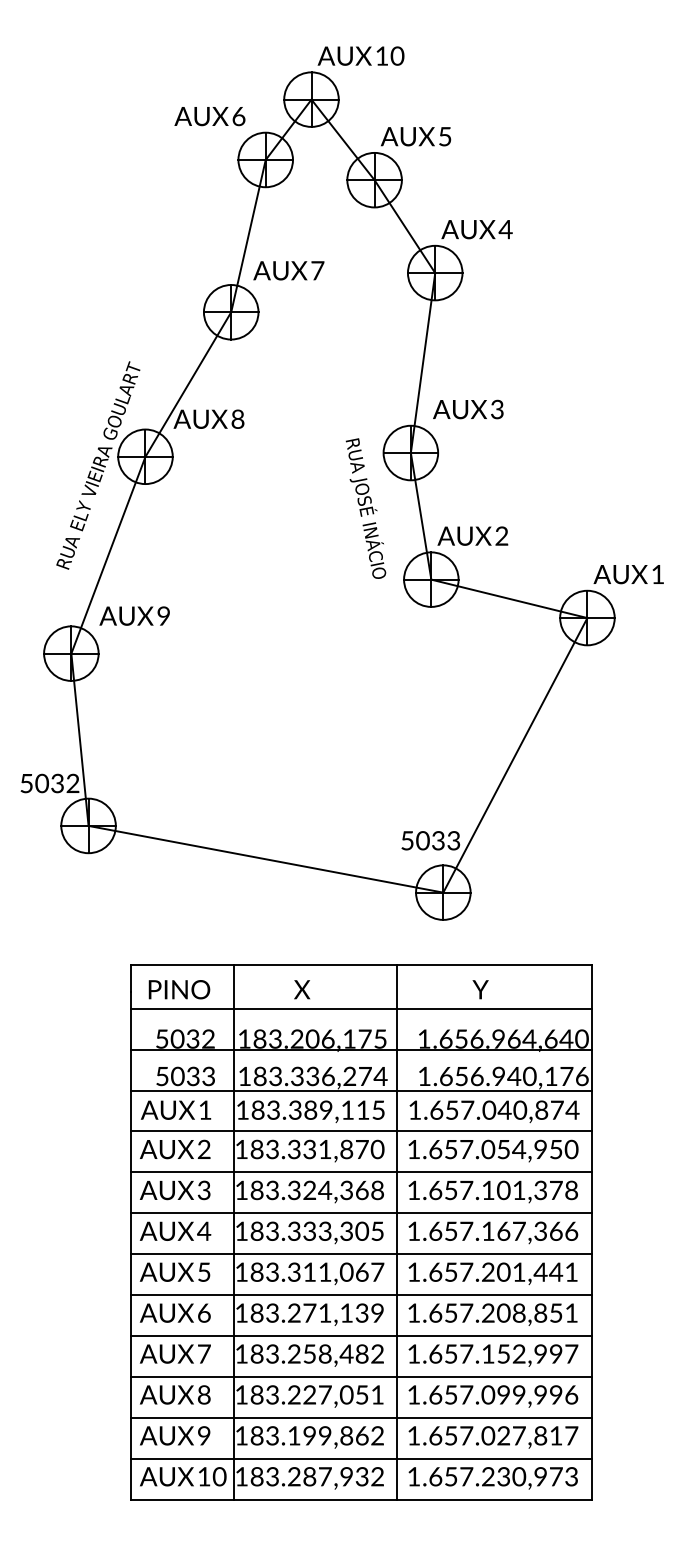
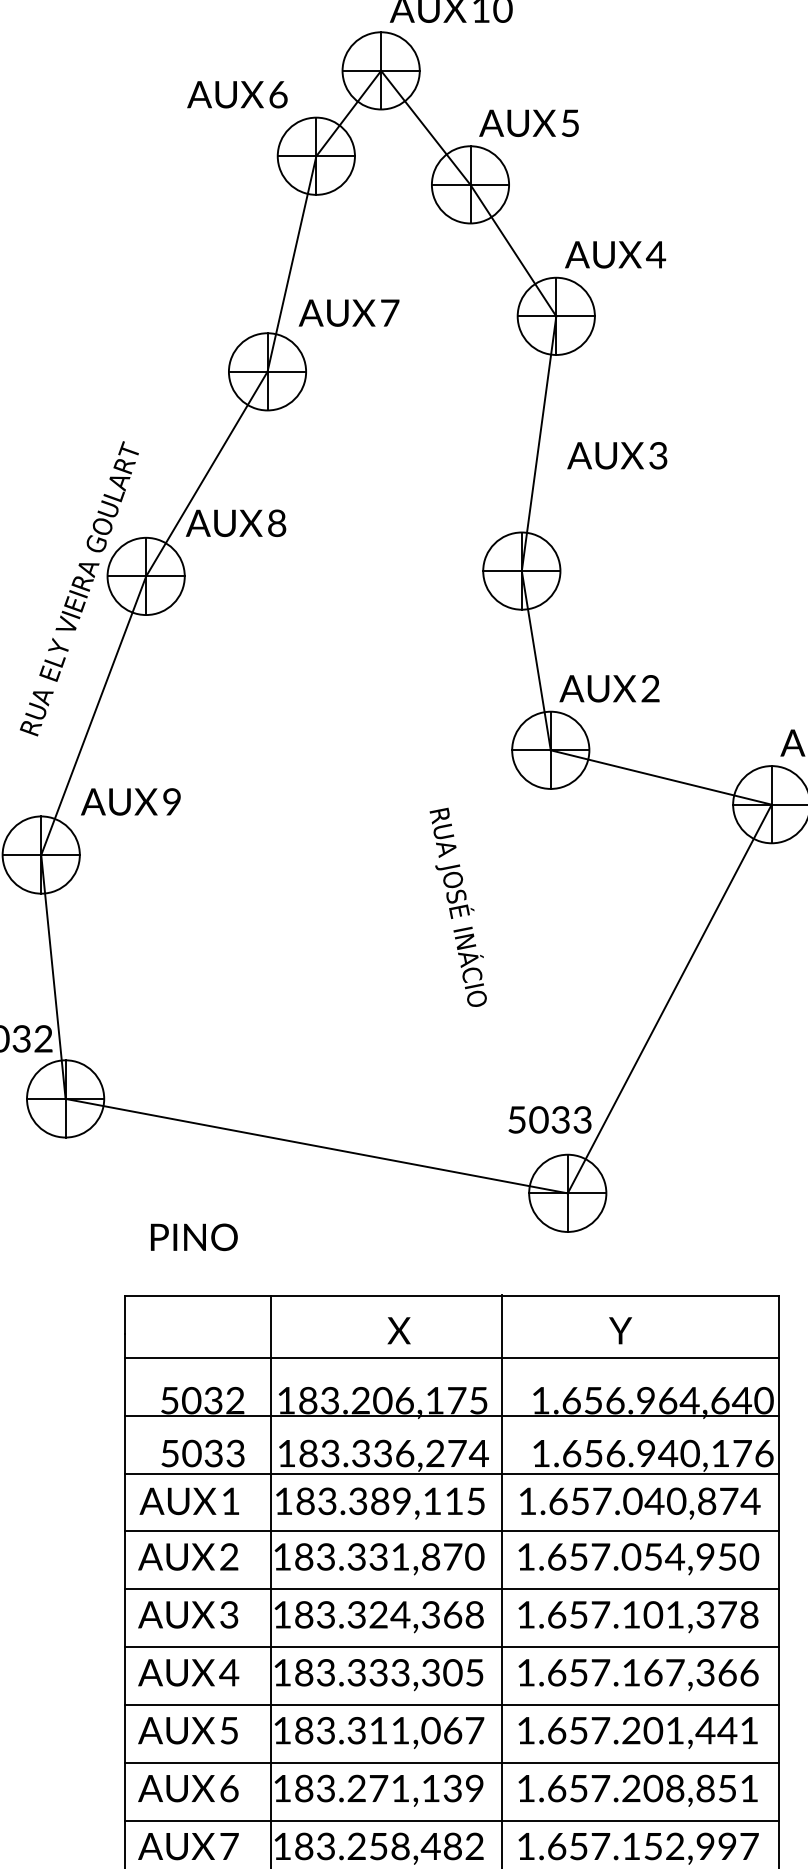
text: (468, 409) -> (617, 455), moved
text: (365, 508) -> (457, 907), moved
text: (179, 989) -> (194, 1237), moved
text: (302, 989) -> (399, 1330), moved

